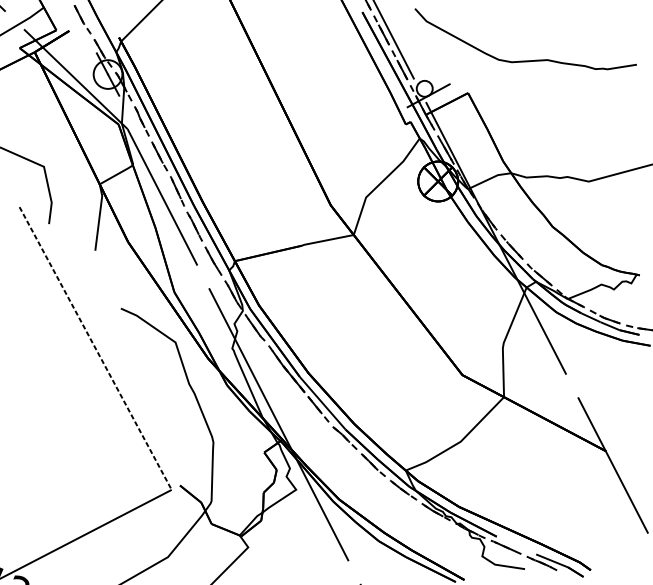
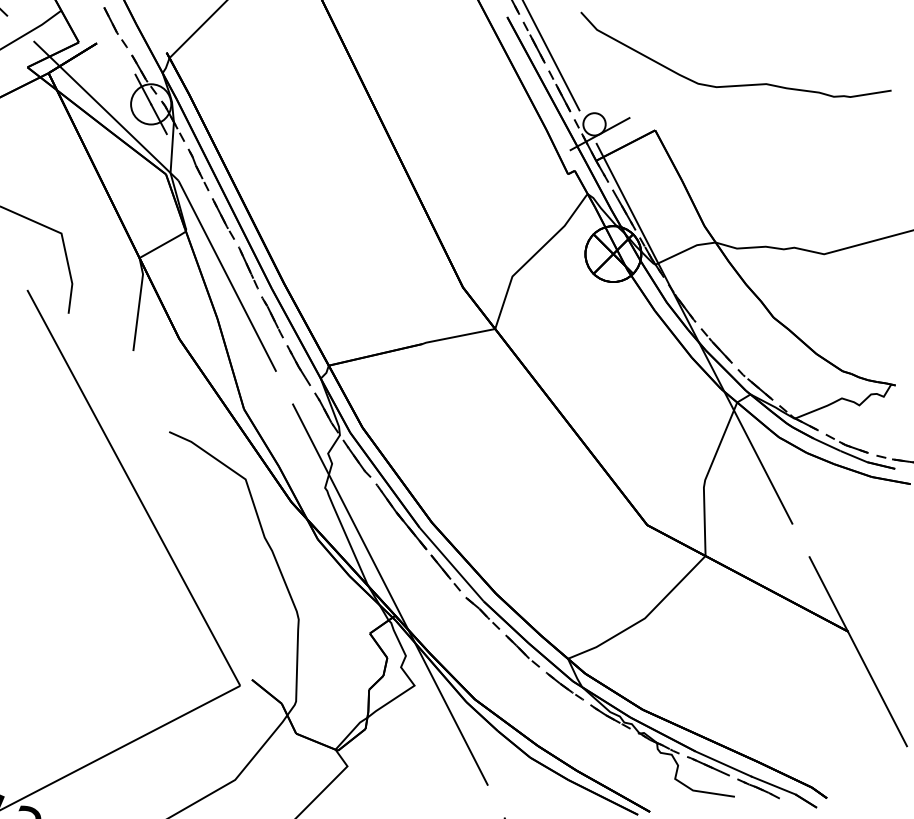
line: (95, 348) -> (133, 487), dashed -> solid
line: (516, 545) -> (723, 763), added

